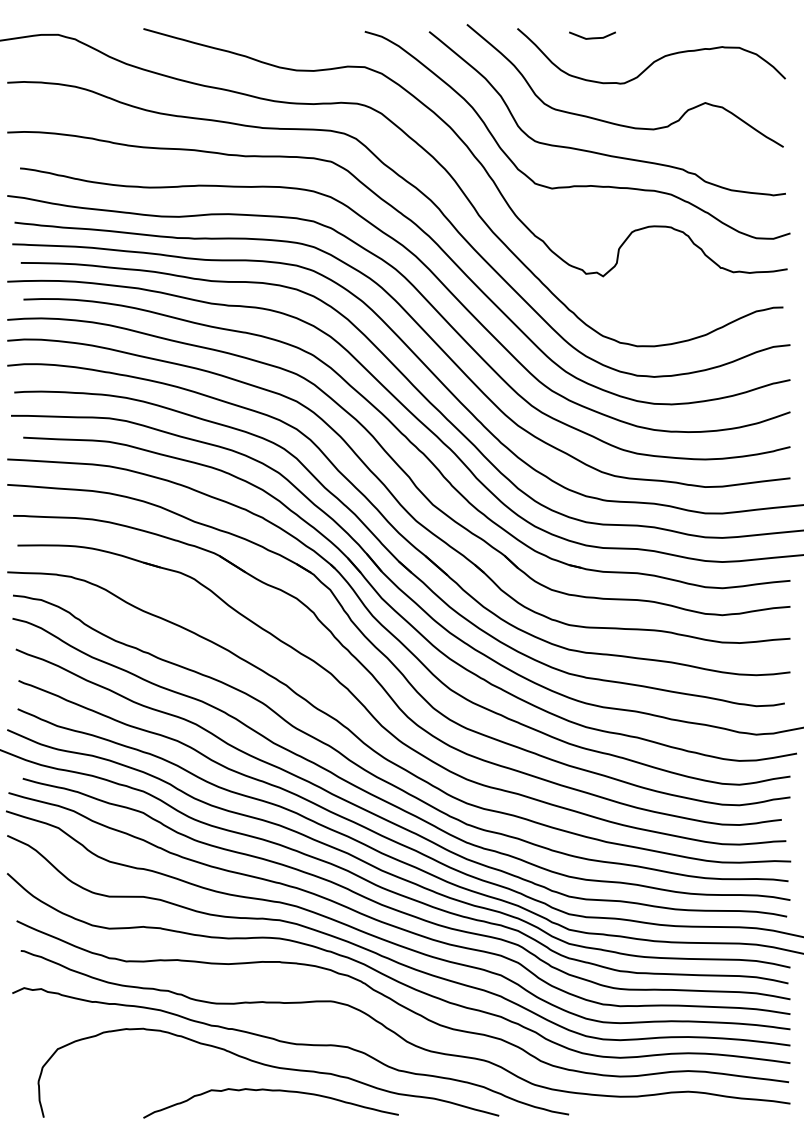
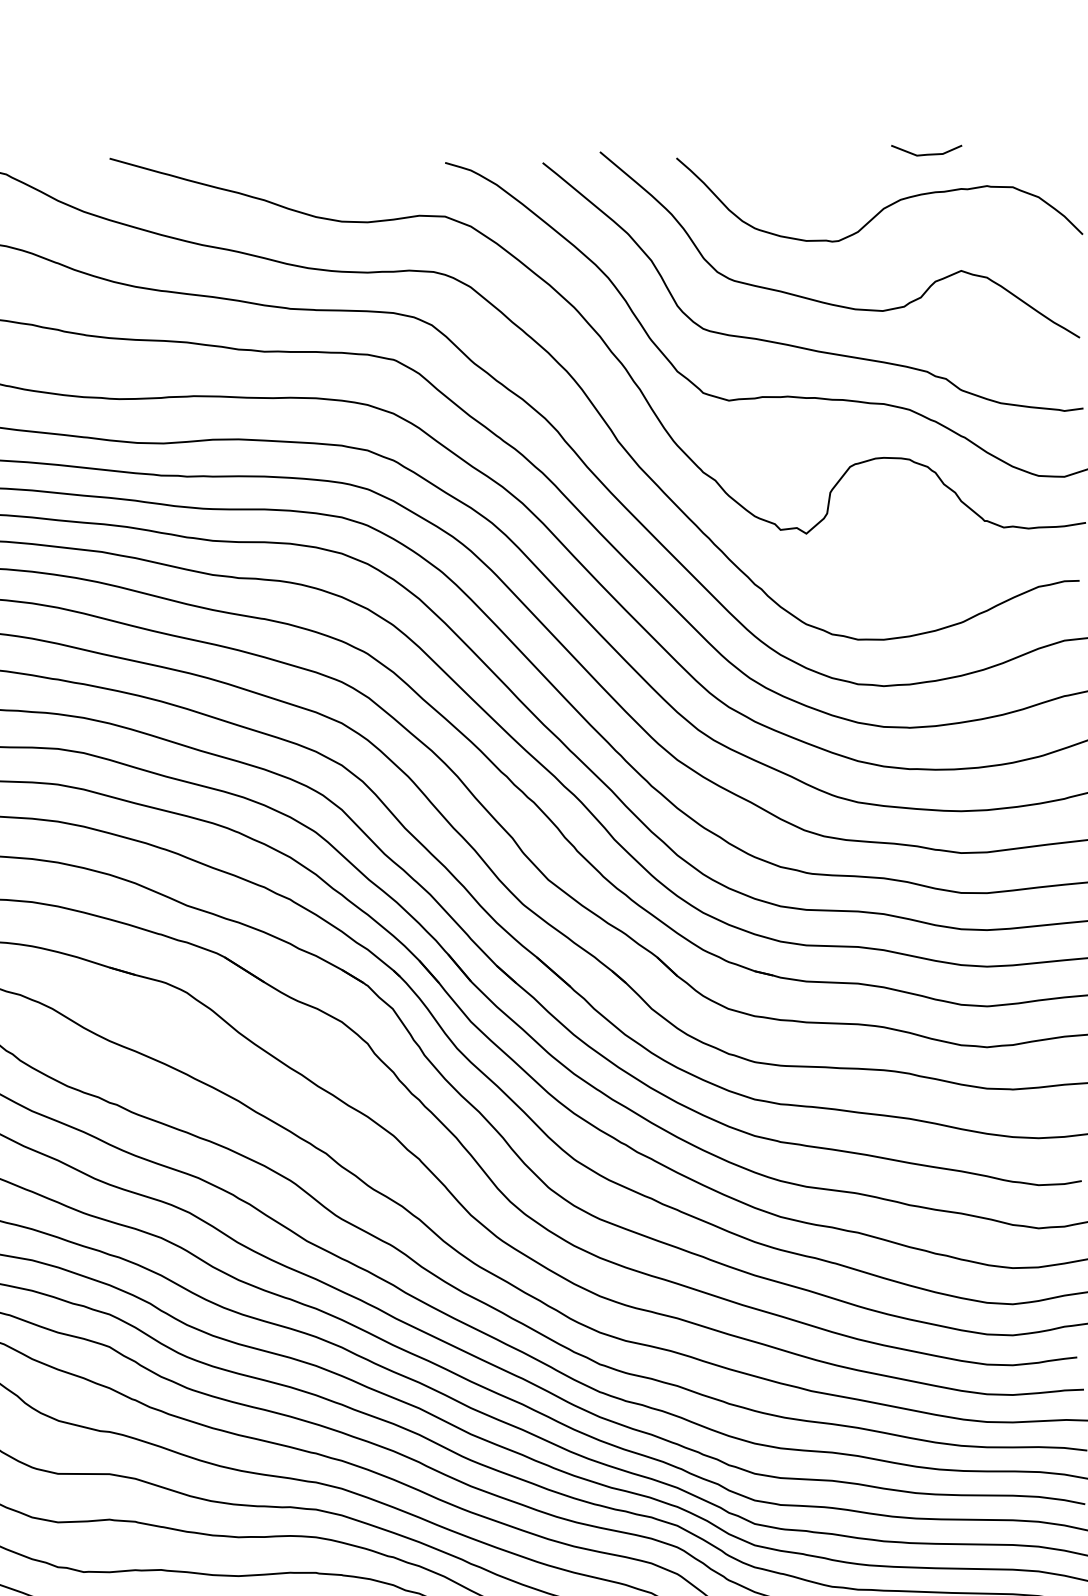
line: (592, 37) -> (926, 153), moved

